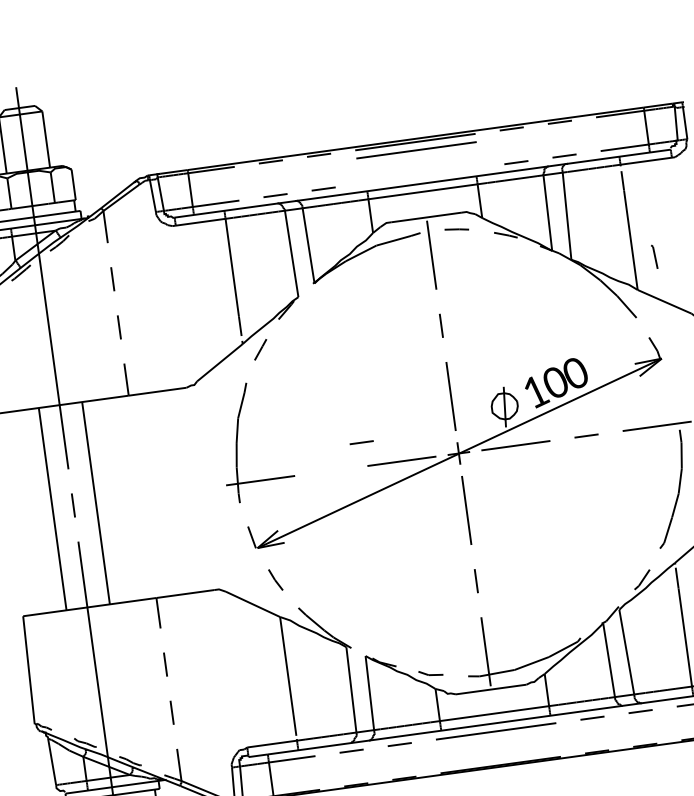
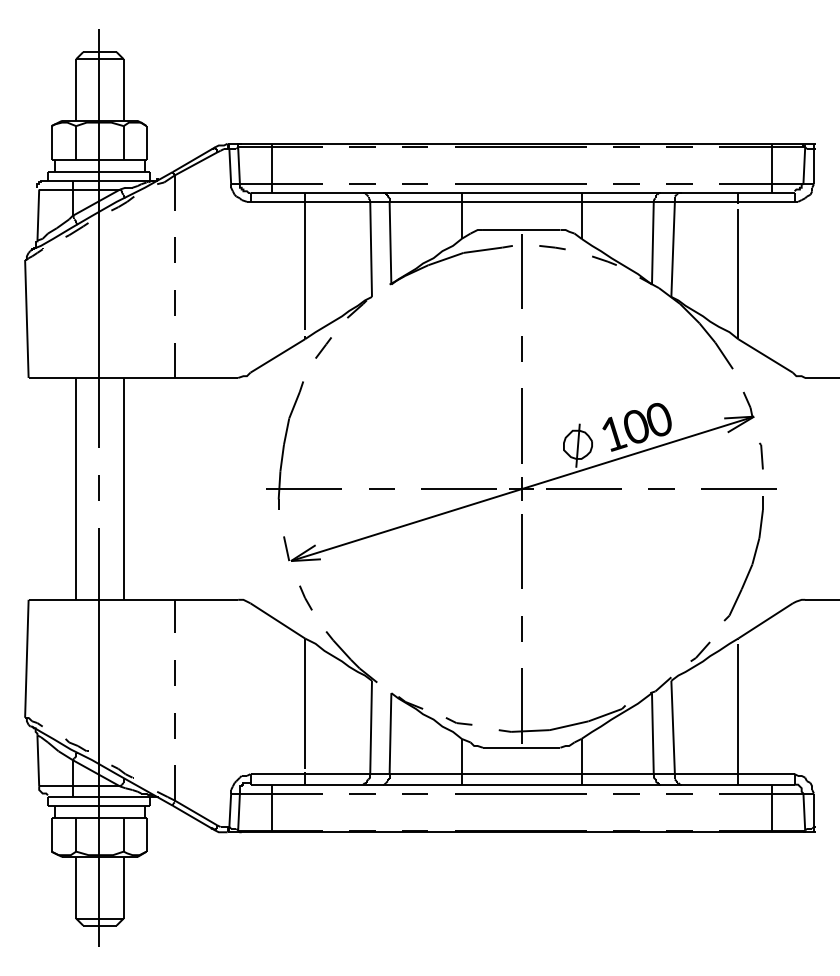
line: (416, 149) -> (520, 183), moved
line: (654, 256) -> (761, 455), moved
line: (361, 442) -> (381, 488), moved

